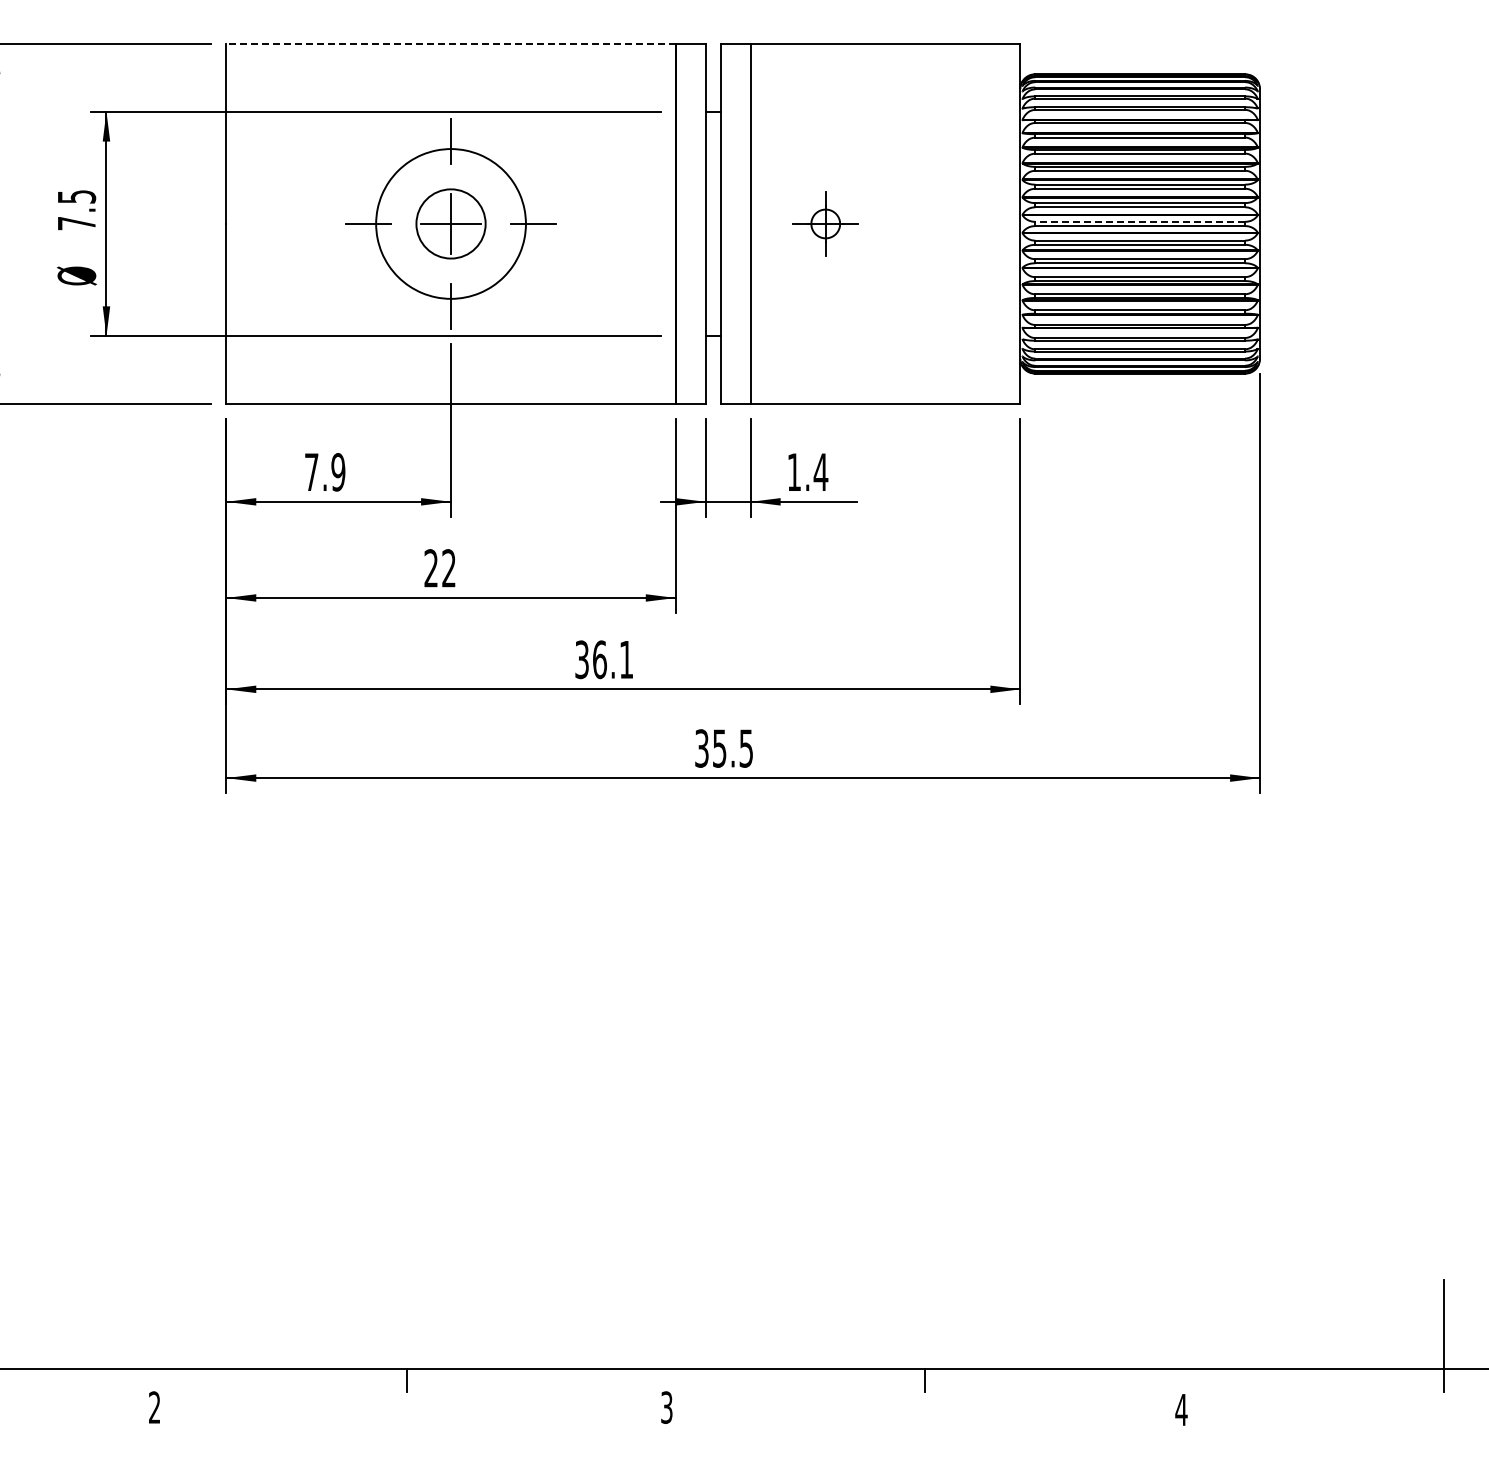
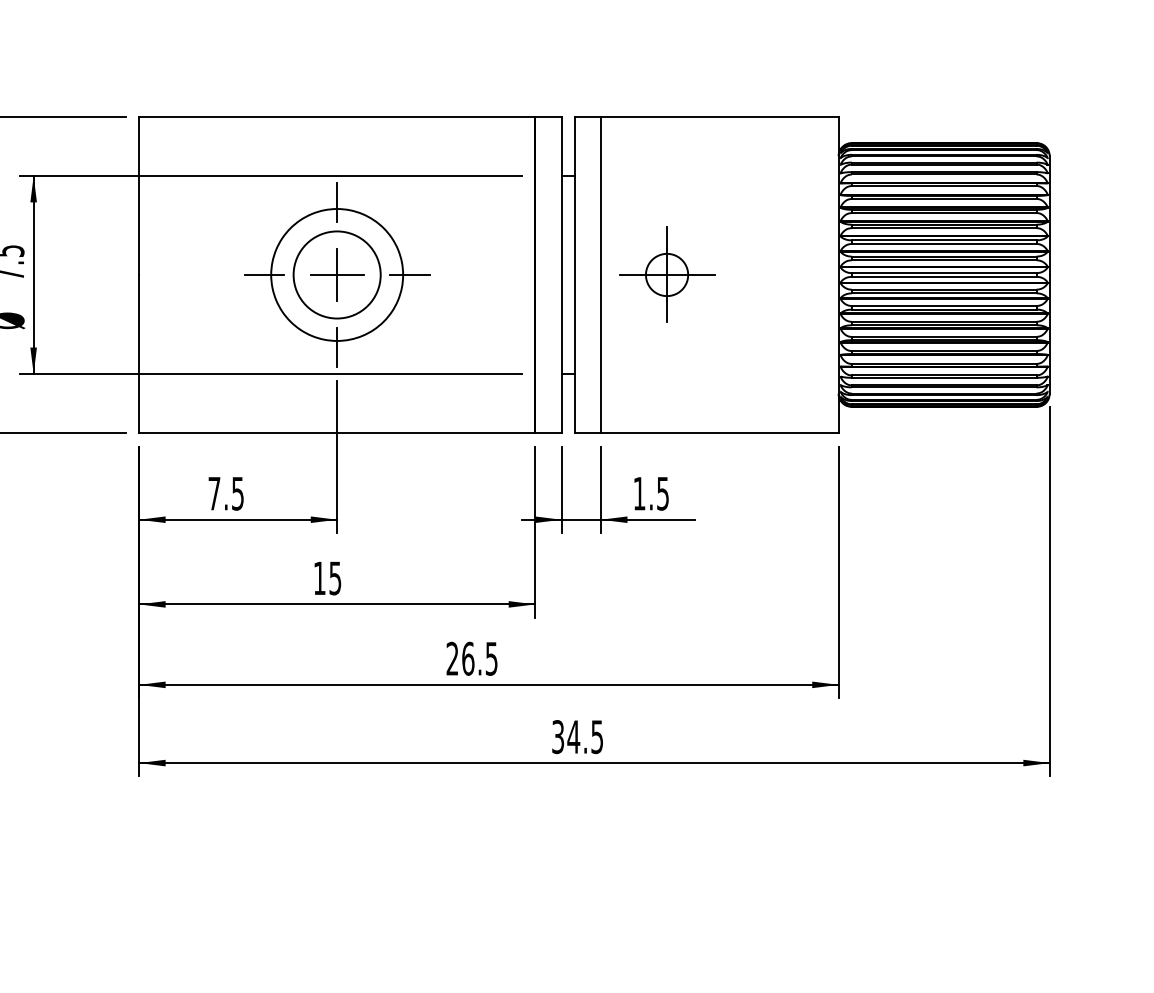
line: (451, 44) -> (337, 116), dashed -> solid
line: (1140, 221) -> (944, 272), dashed -> solid
circle: (450, 223) -> (336, 274), size x1.43
part: (825, 223) -> (666, 274), size x1.67
text: (338, 472) -> (238, 493), 7.9 -> 7.5
text: (820, 472) -> (662, 493), 1.4 -> 1.5
text: (439, 568) -> (327, 578), 22 -> 15
text: (603, 659) -> (471, 658), 36.1 -> 26.5
text: (719, 748) -> (573, 736), 35.5 -> 34.5

